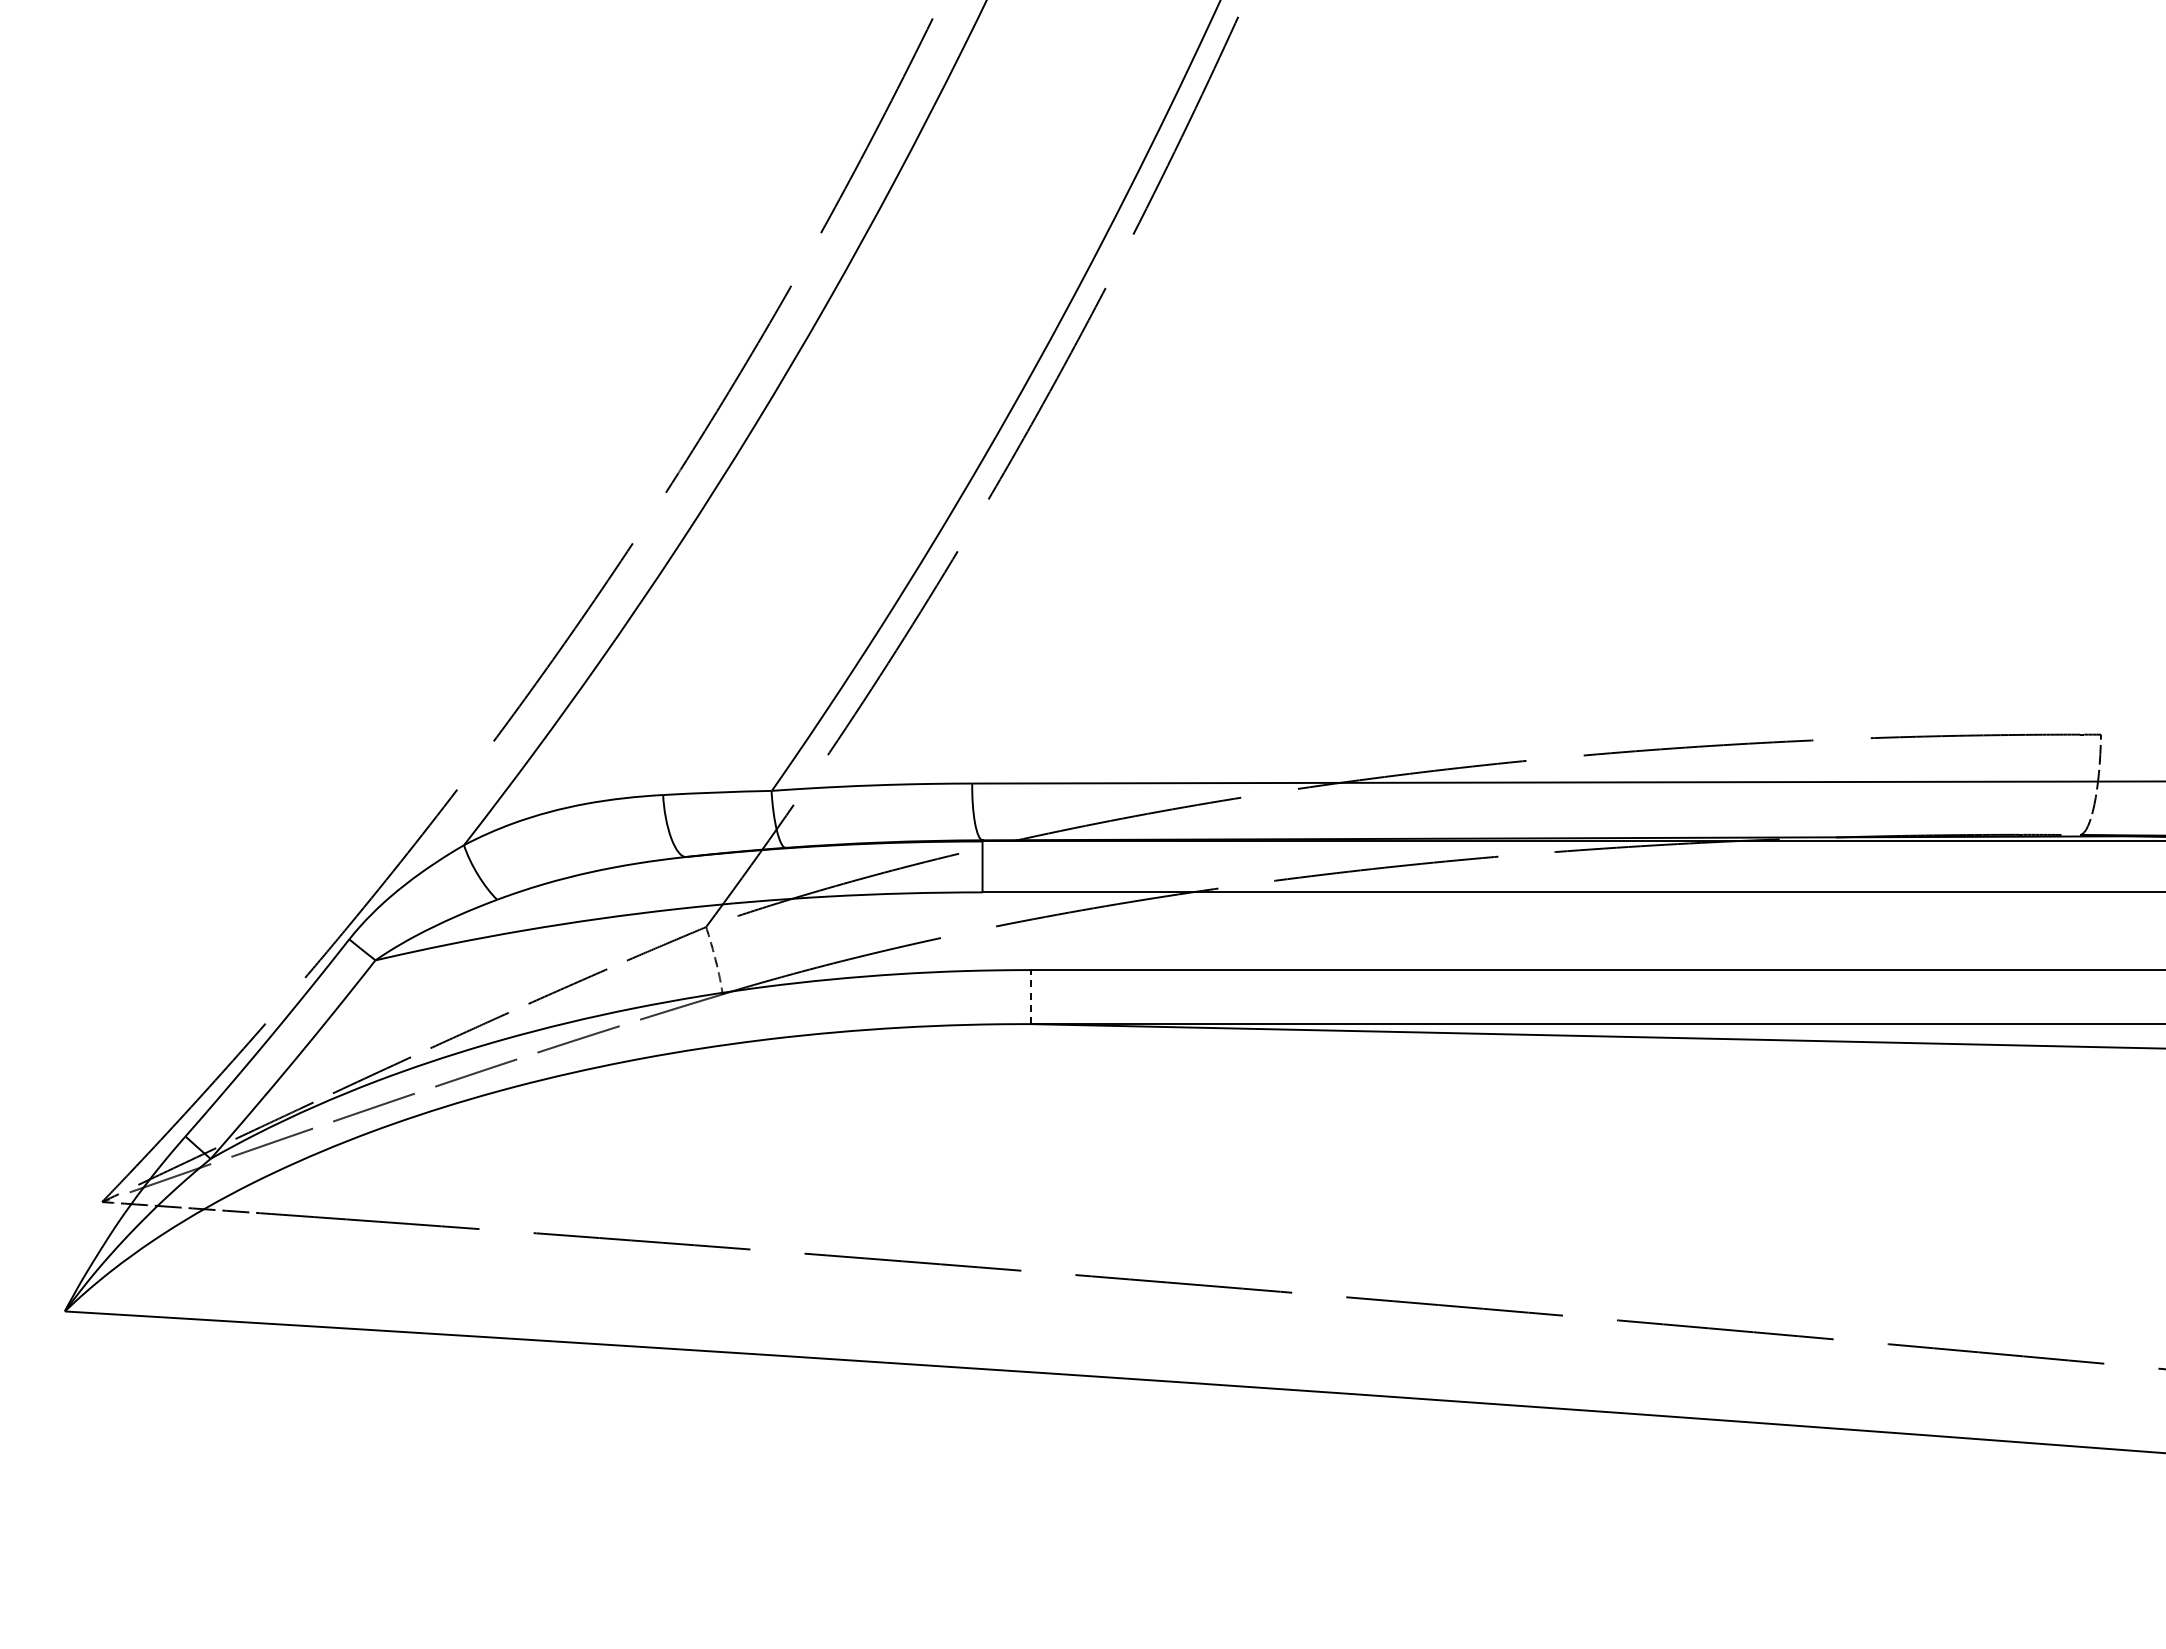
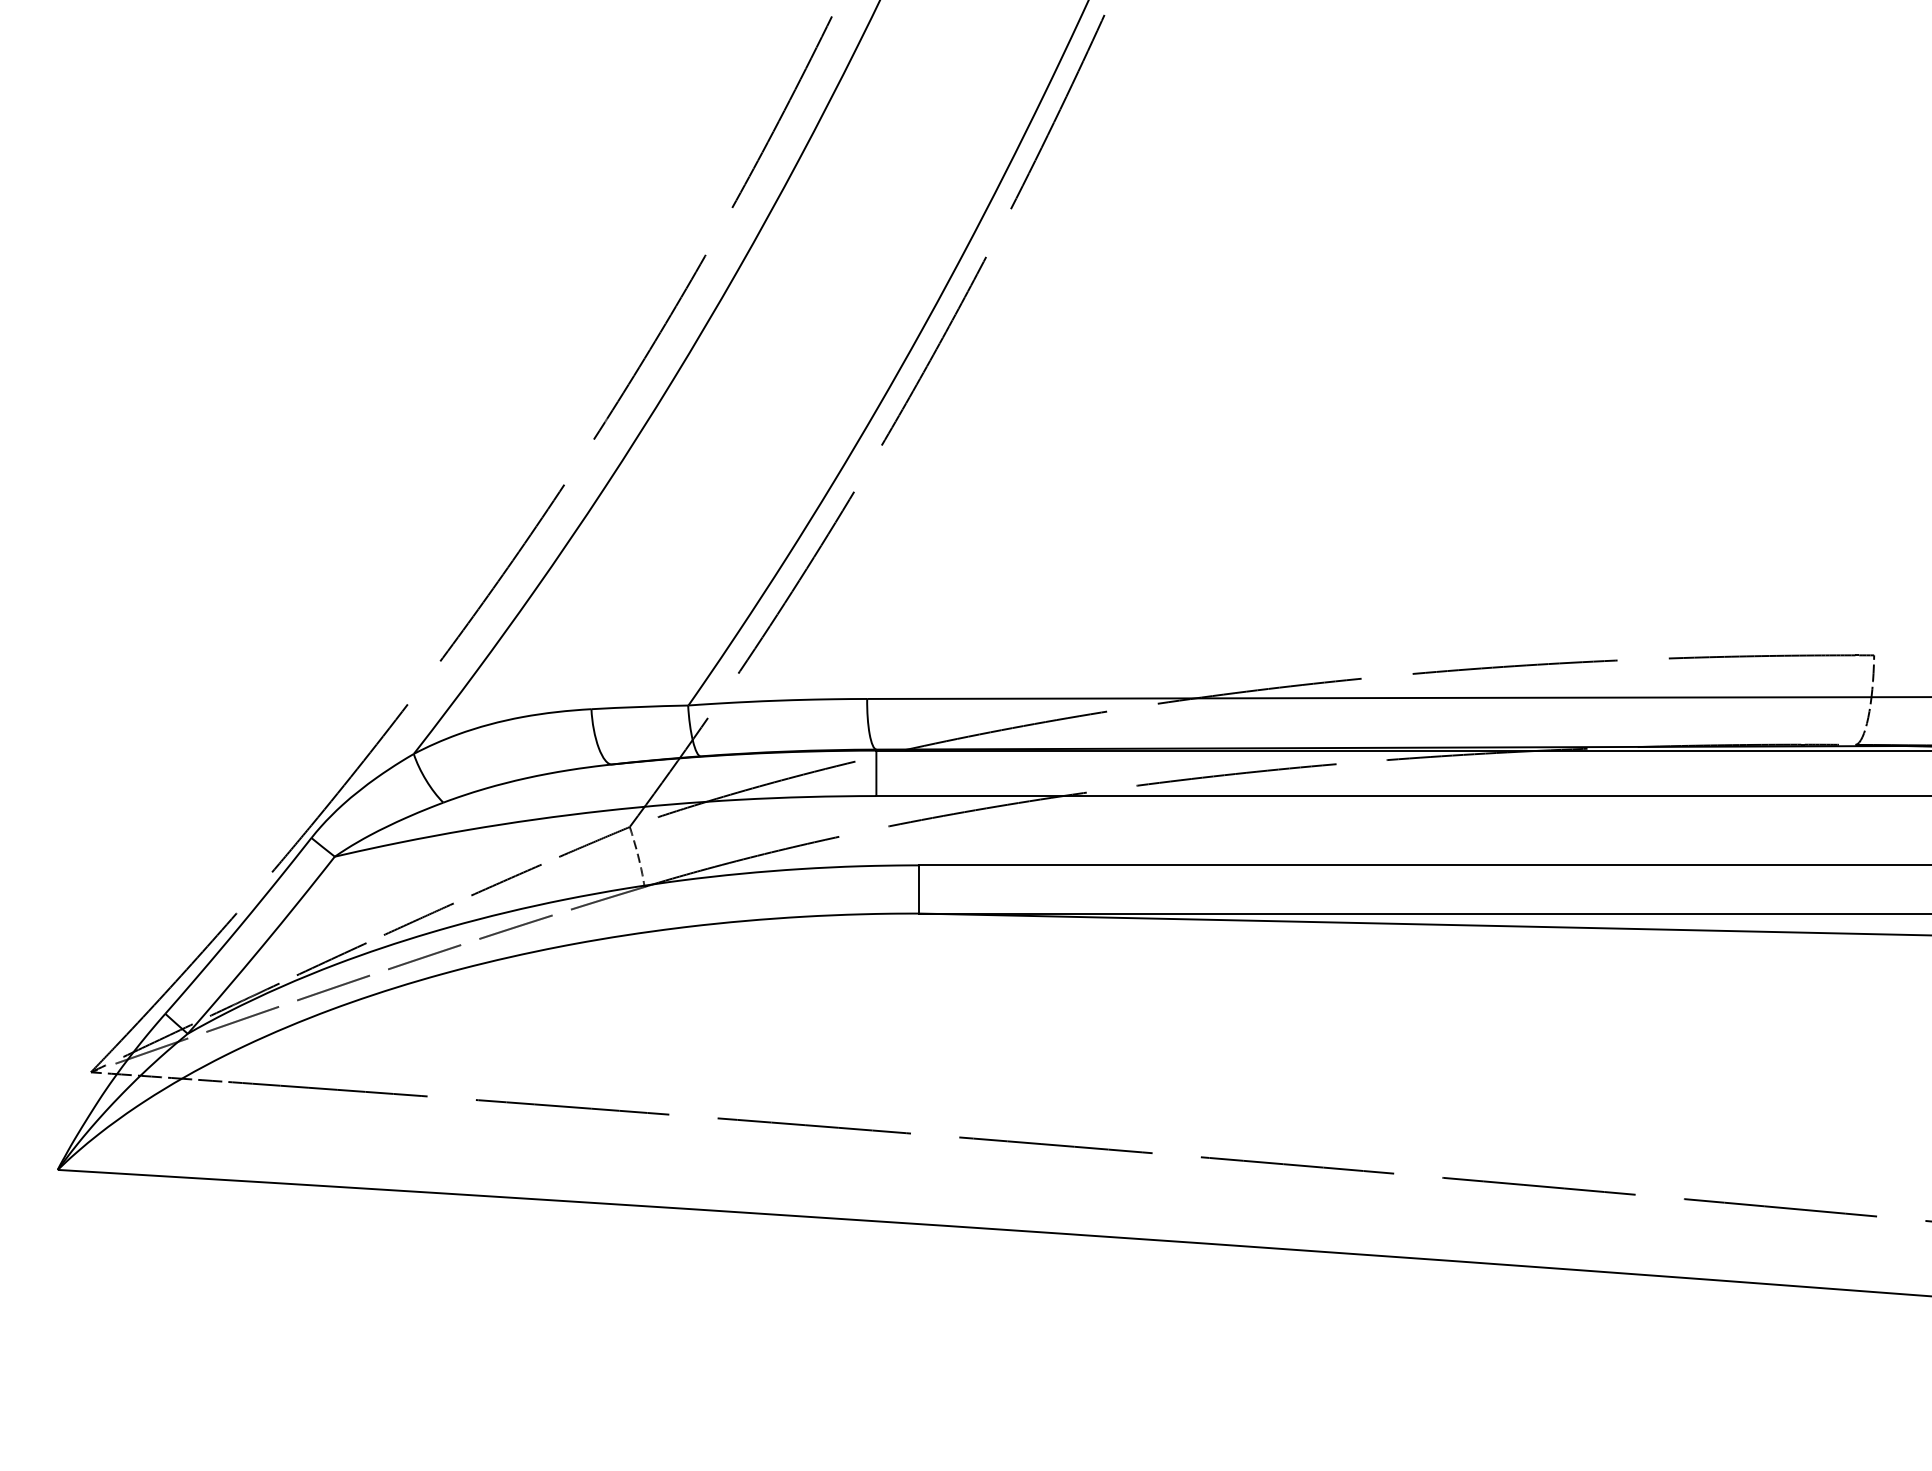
line: (1030, 996) -> (919, 888), dashed -> solid

